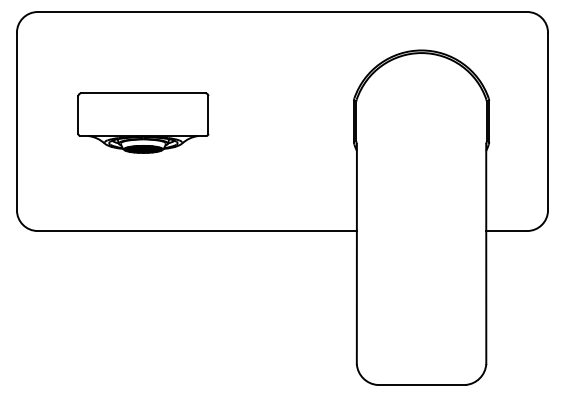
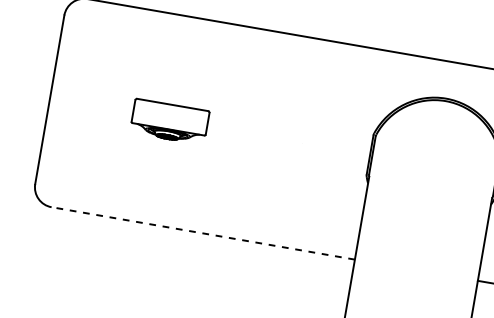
part: (143, 122) -> (169, 121), size x0.6
line: (197, 231) -> (203, 233), solid -> dashed

